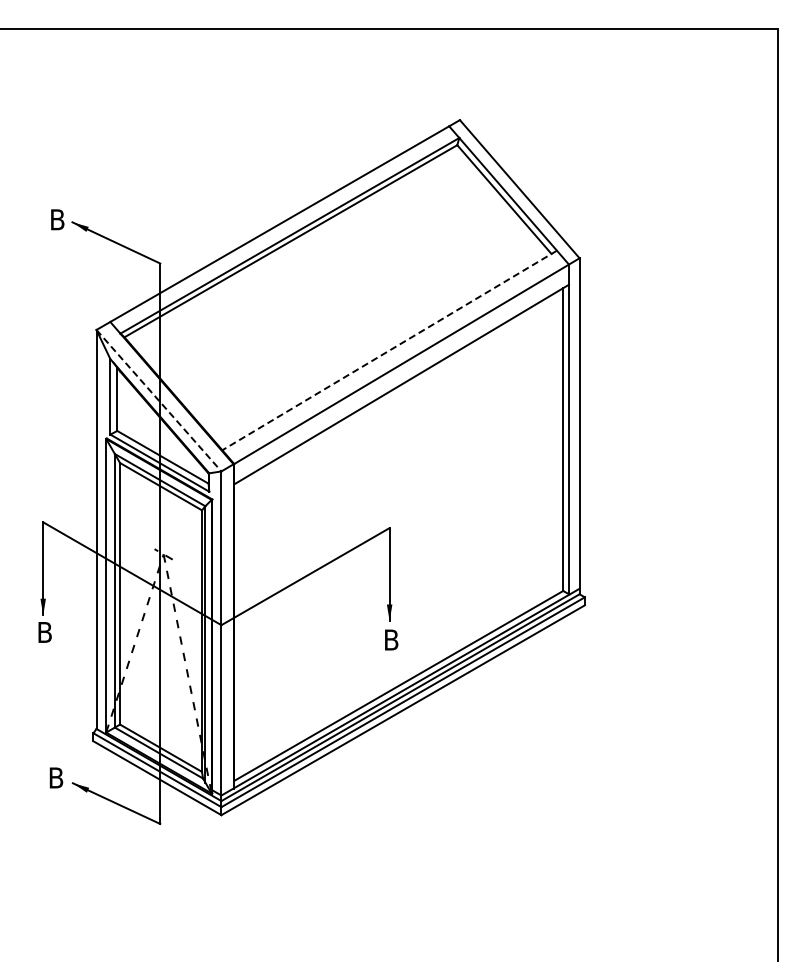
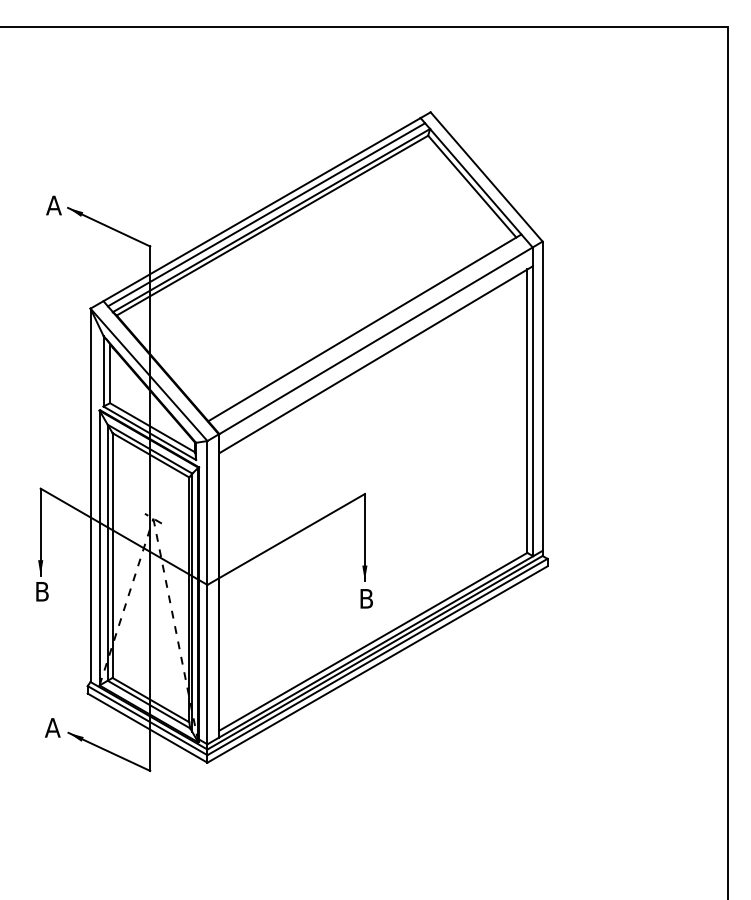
text: (57, 219) -> (54, 205), B -> A
line: (284, 229) -> (266, 214), added
line: (389, 350) -> (364, 327), dashed -> solid
line: (159, 401) -> (149, 375), dashed -> solid
text: (55, 777) -> (52, 727), B -> A

